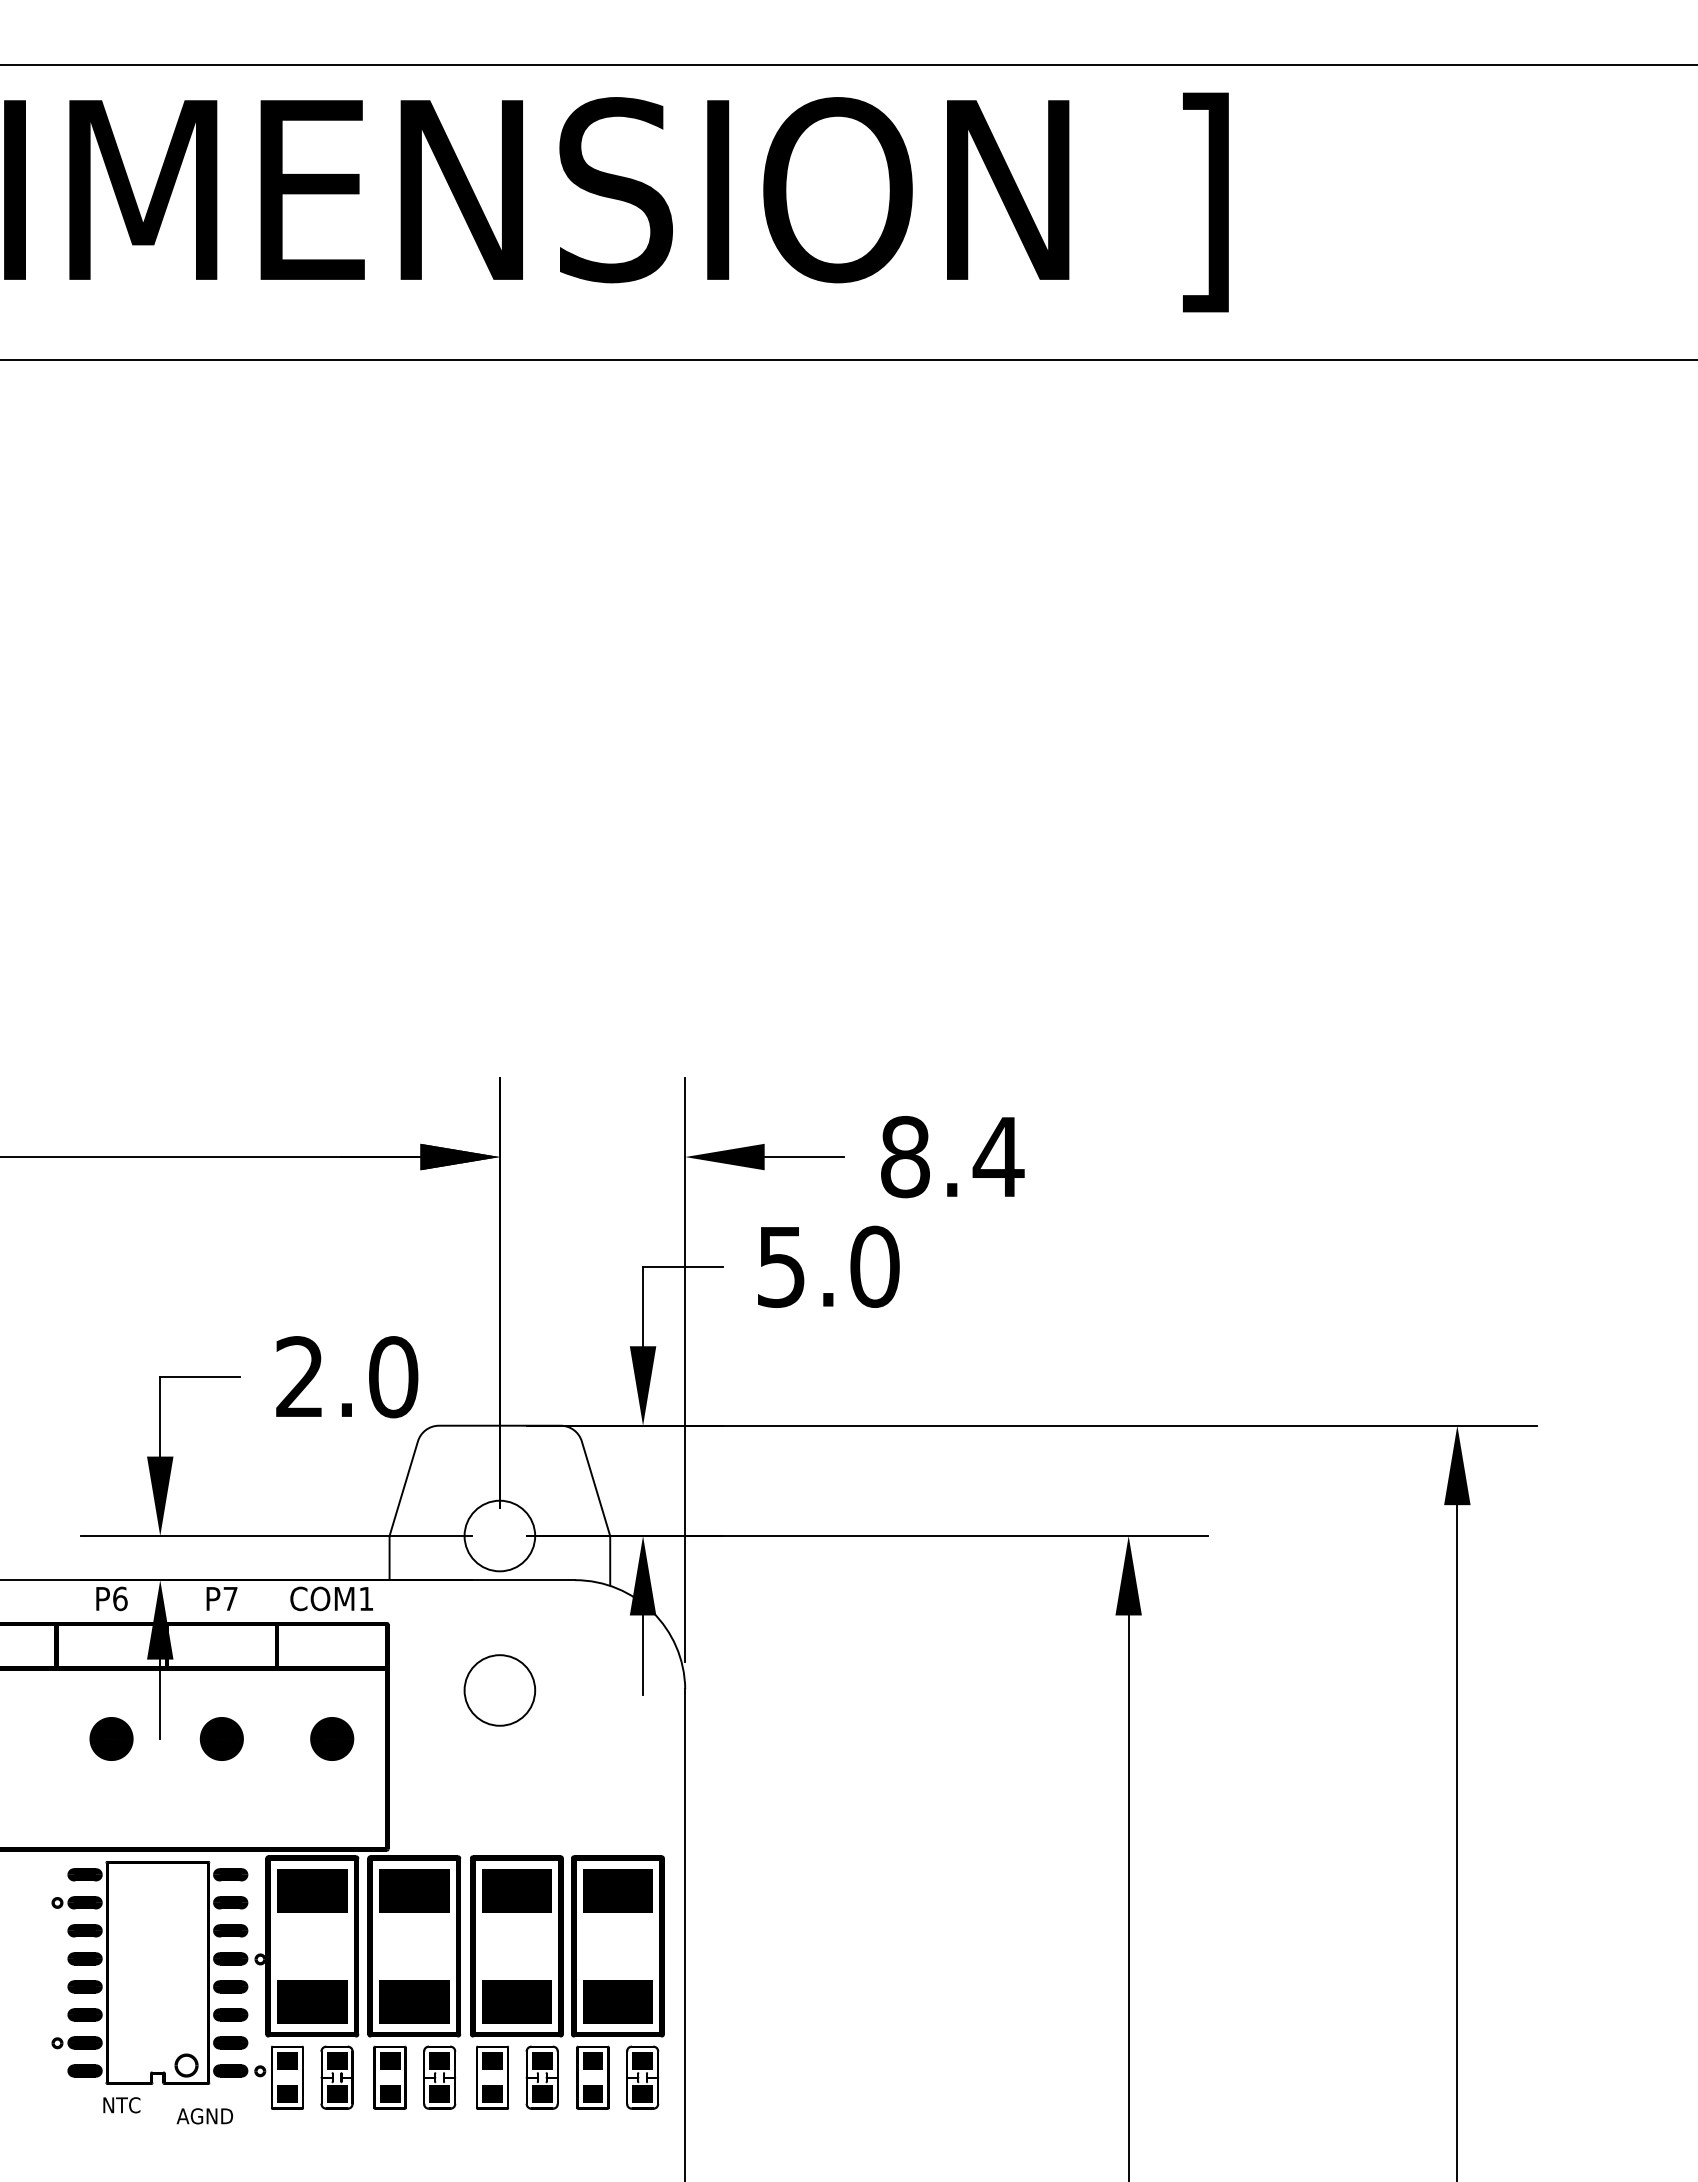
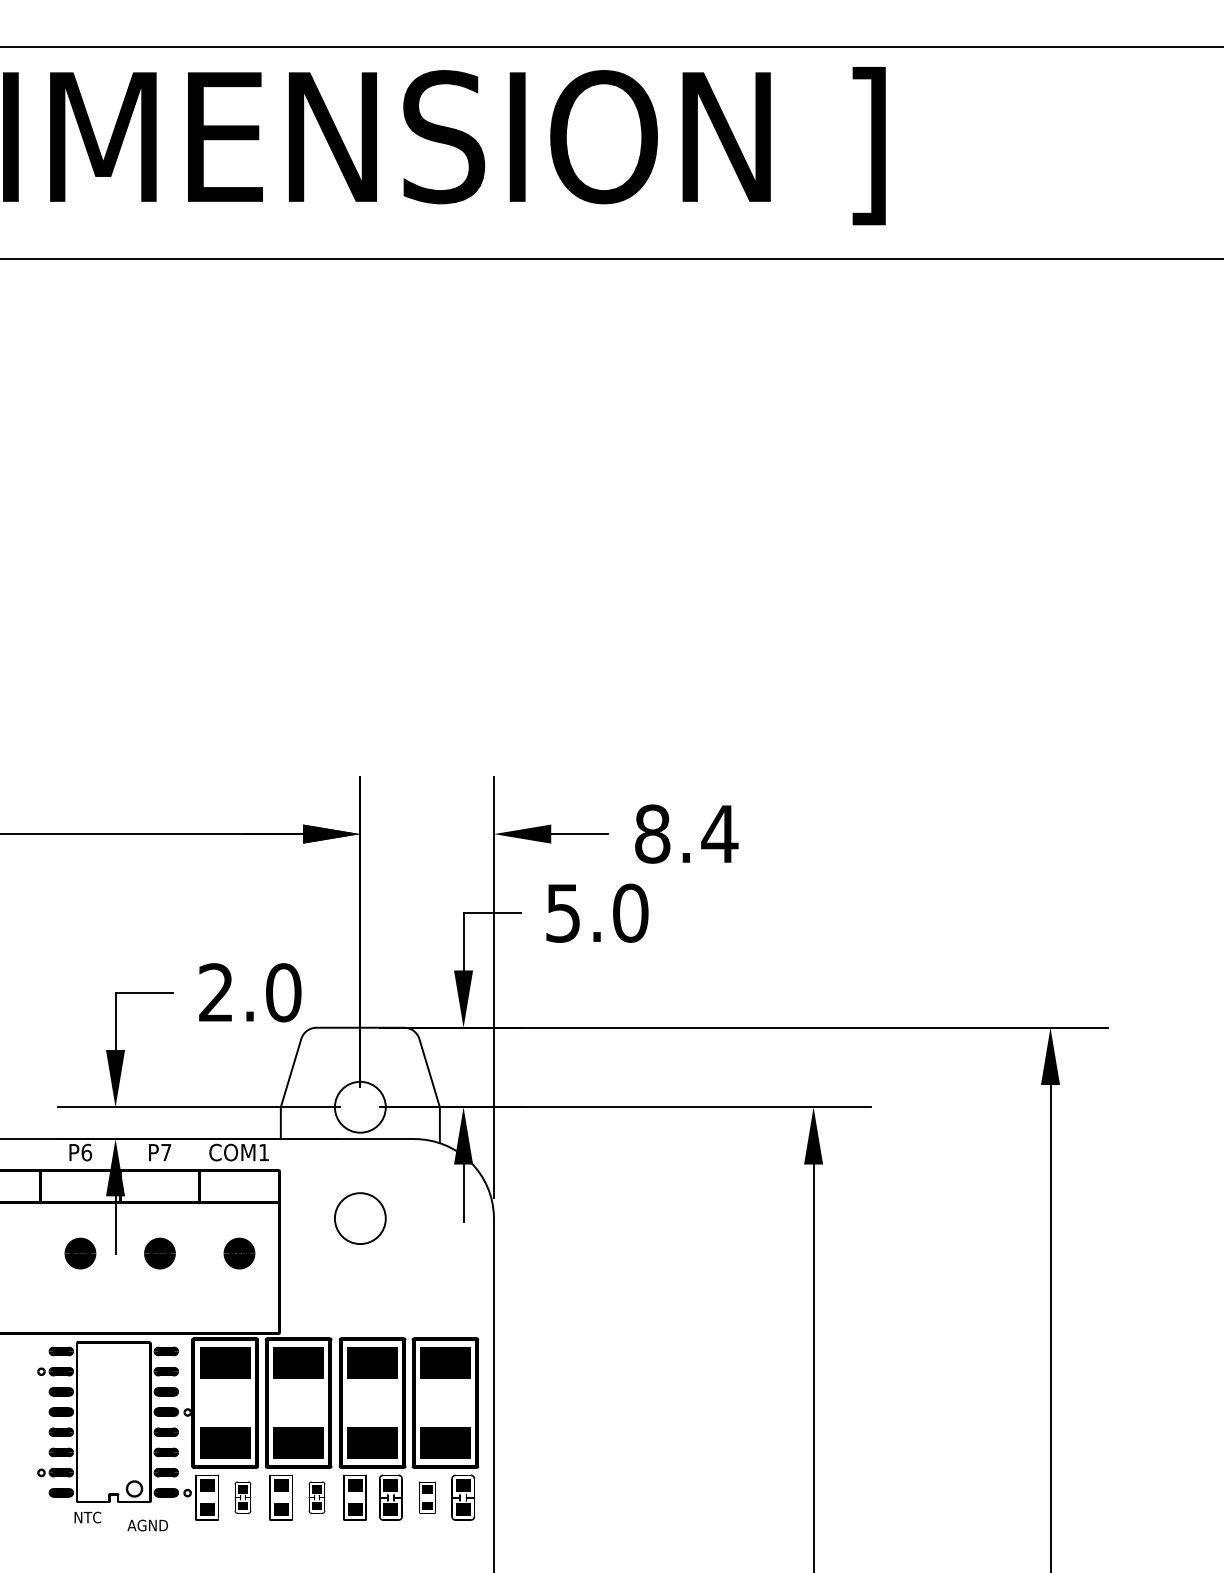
part: (336, 2077) -> (242, 1497), size x0.7
part: (439, 2077) -> (316, 1497), size x0.7
part: (592, 2077) -> (427, 1497), size x0.7

